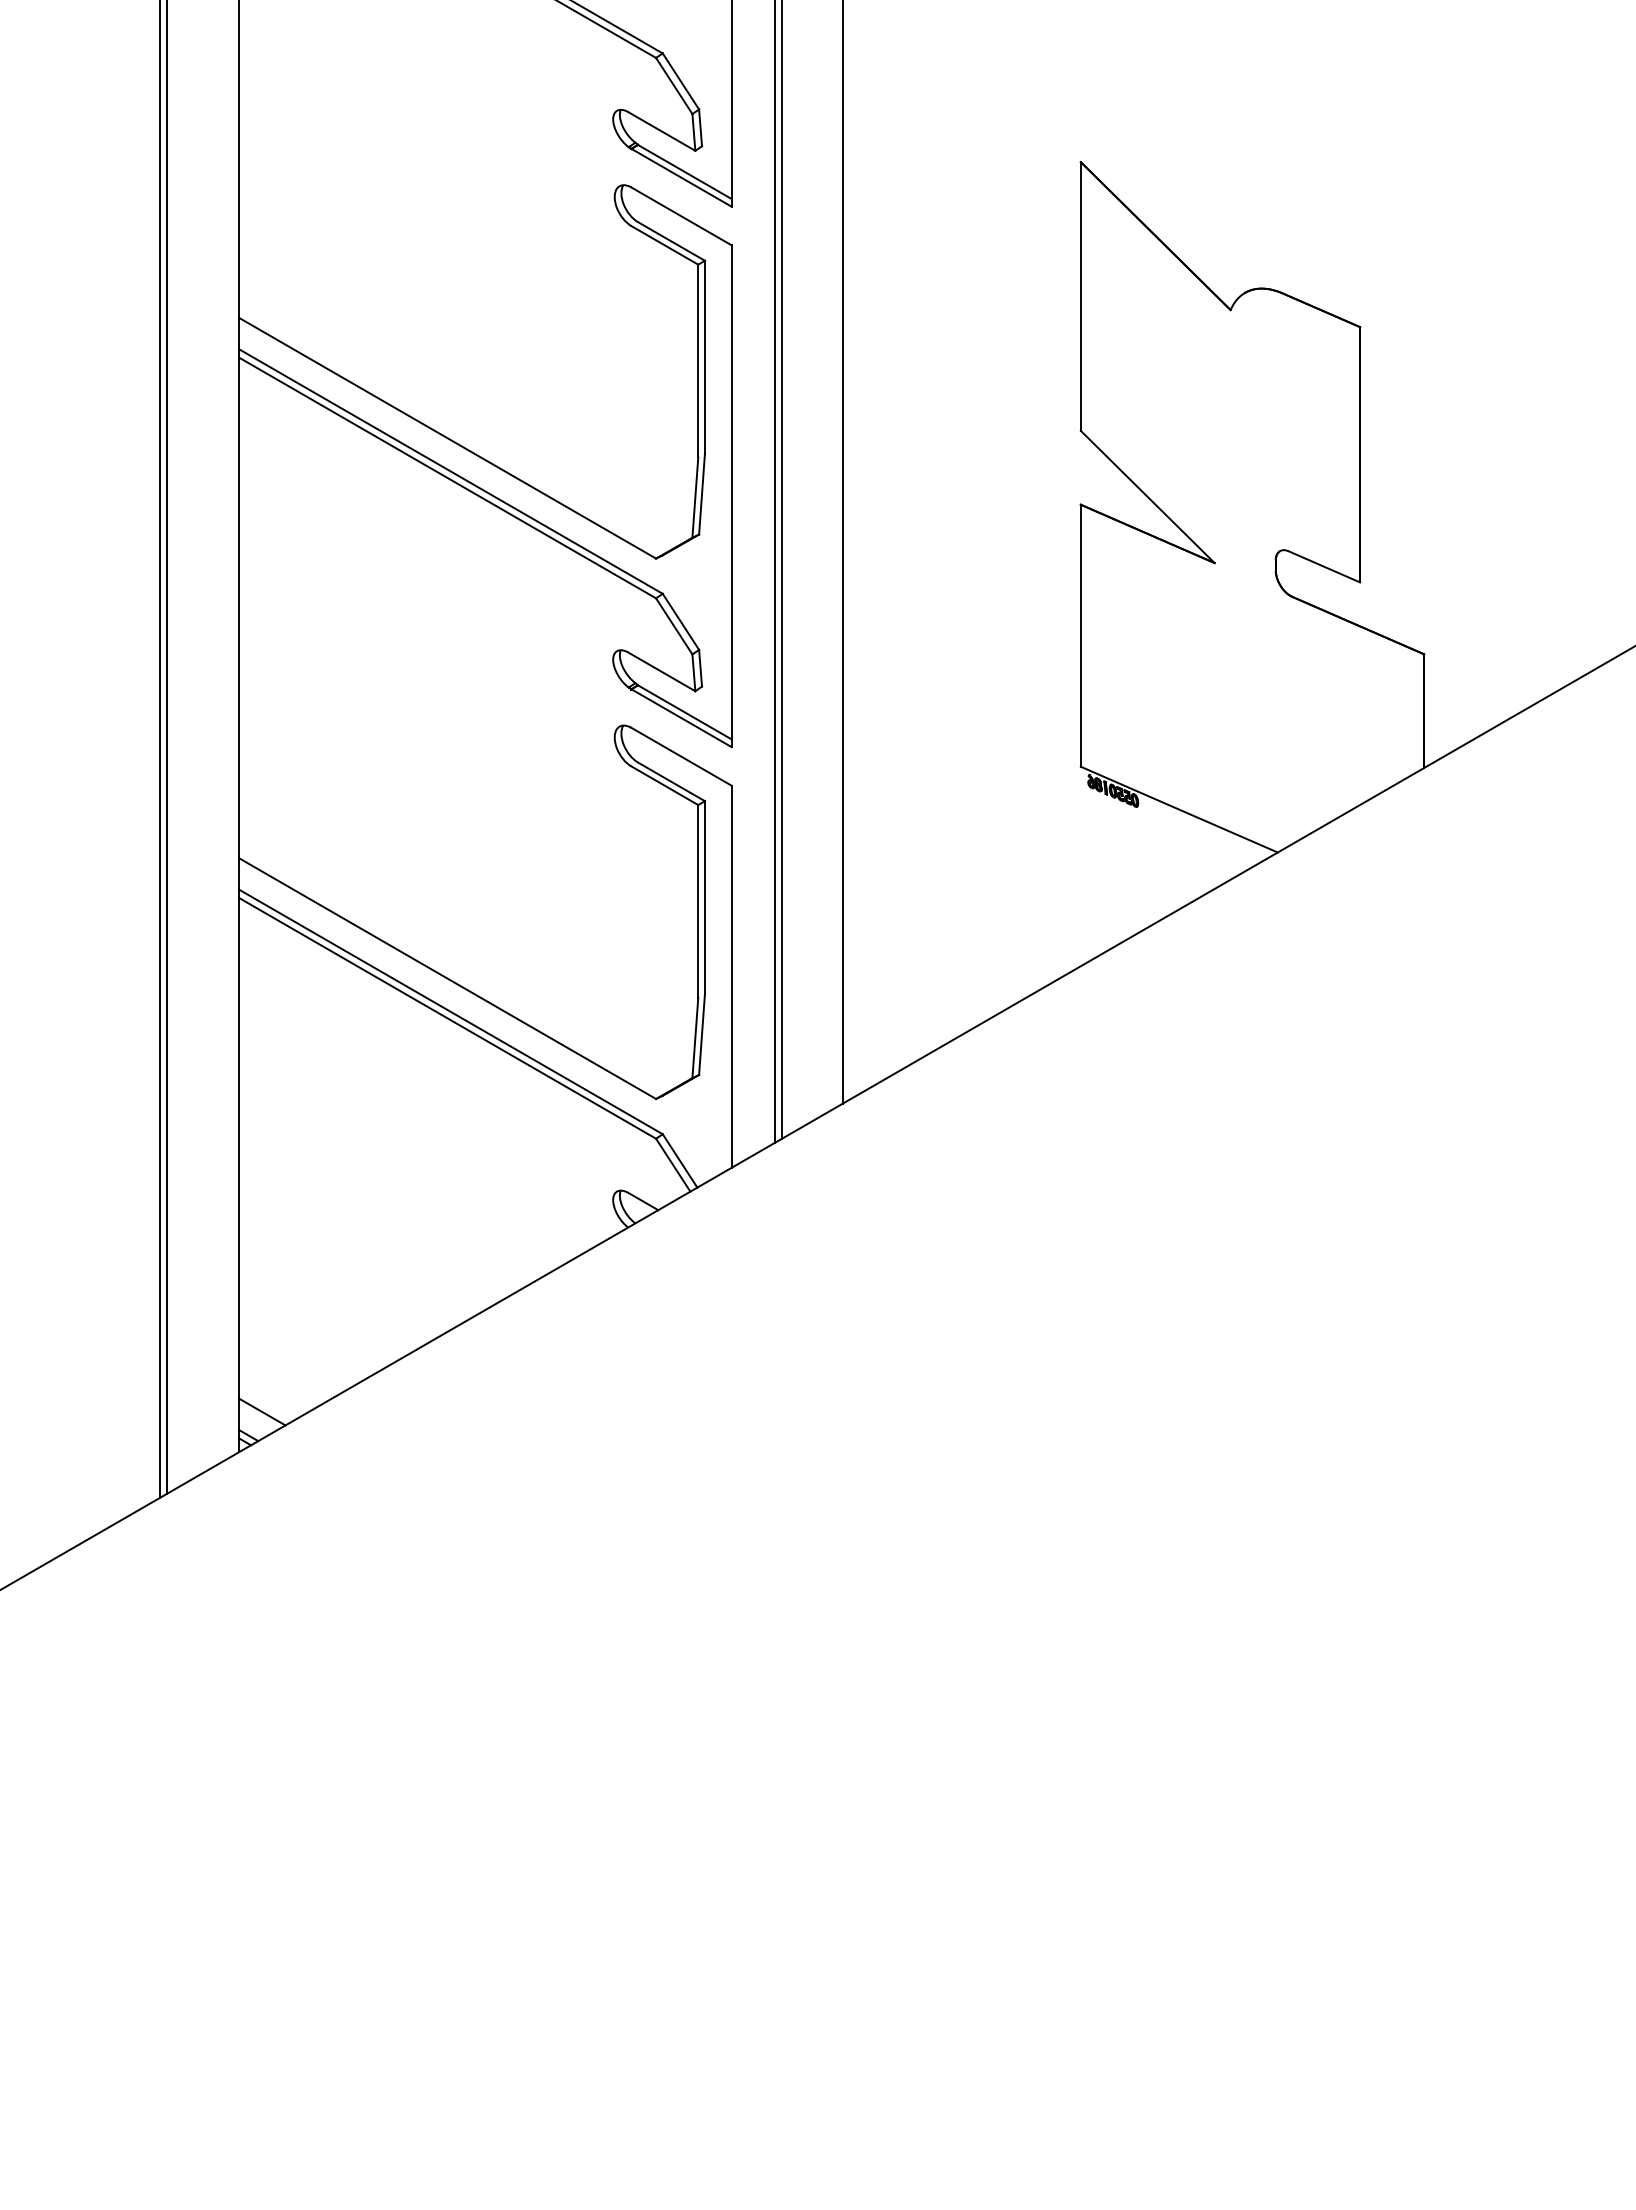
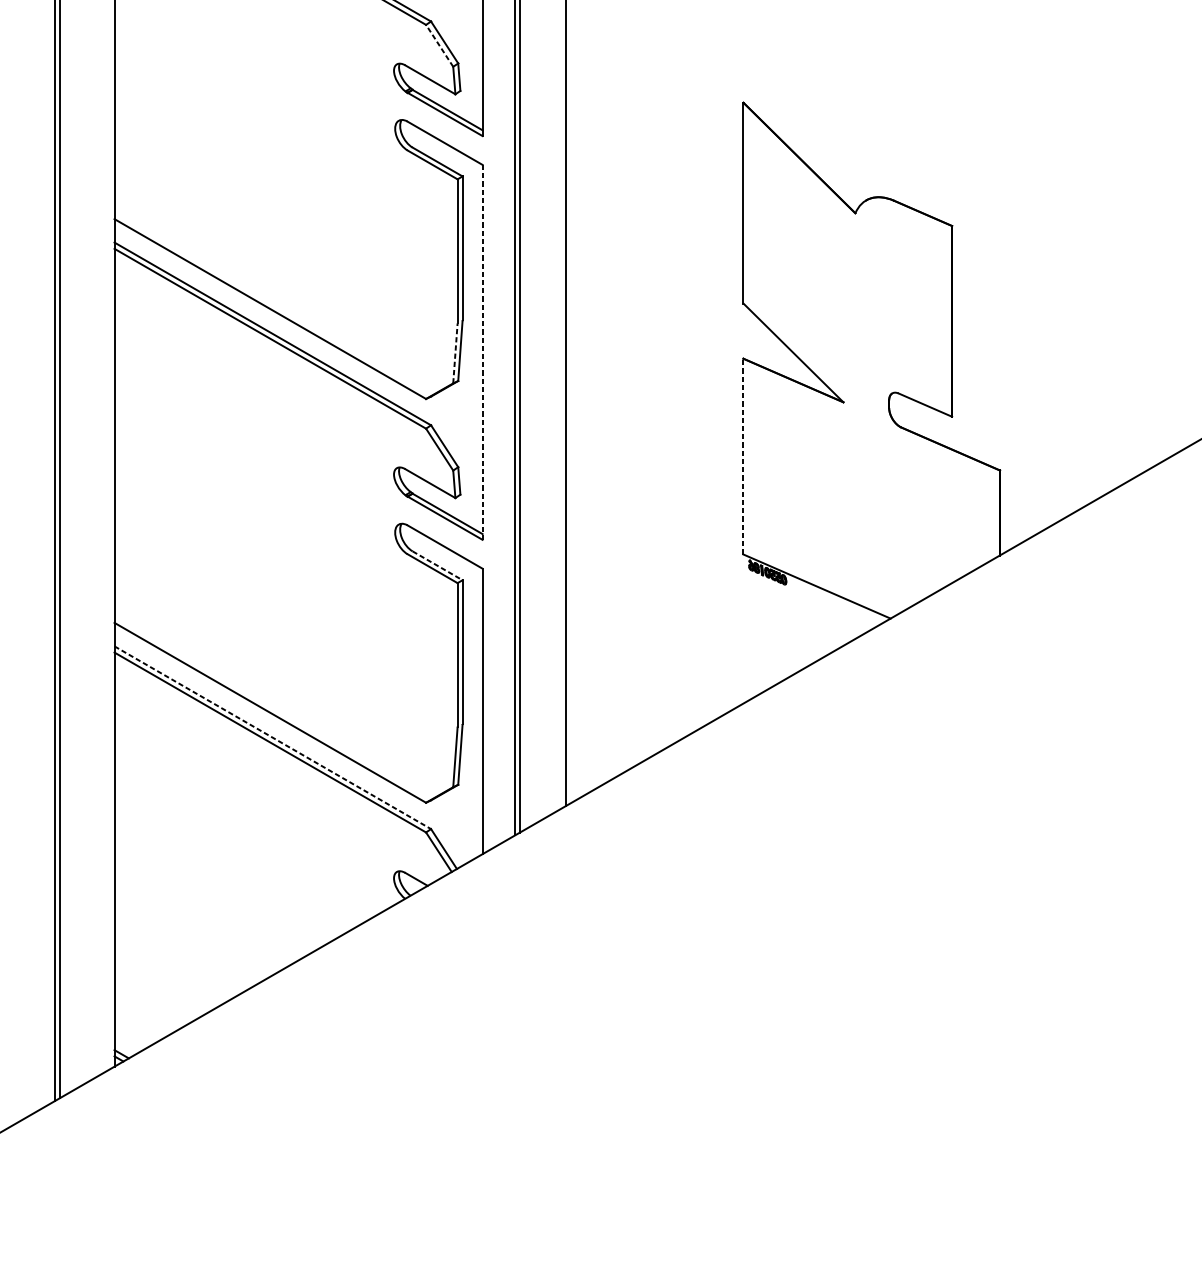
line: (673, 85) -> (439, 45), solid -> dashed
line: (731, 496) -> (482, 352), solid -> dashed
line: (695, 497) -> (455, 353), solid -> dashed
line: (1080, 635) -> (743, 456), solid -> dashed
line: (671, 781) -> (437, 565), solid -> dashed
line: (450, 1011) -> (272, 737), solid -> dashed
line: (262, 1411) -> (132, 1036), removed

